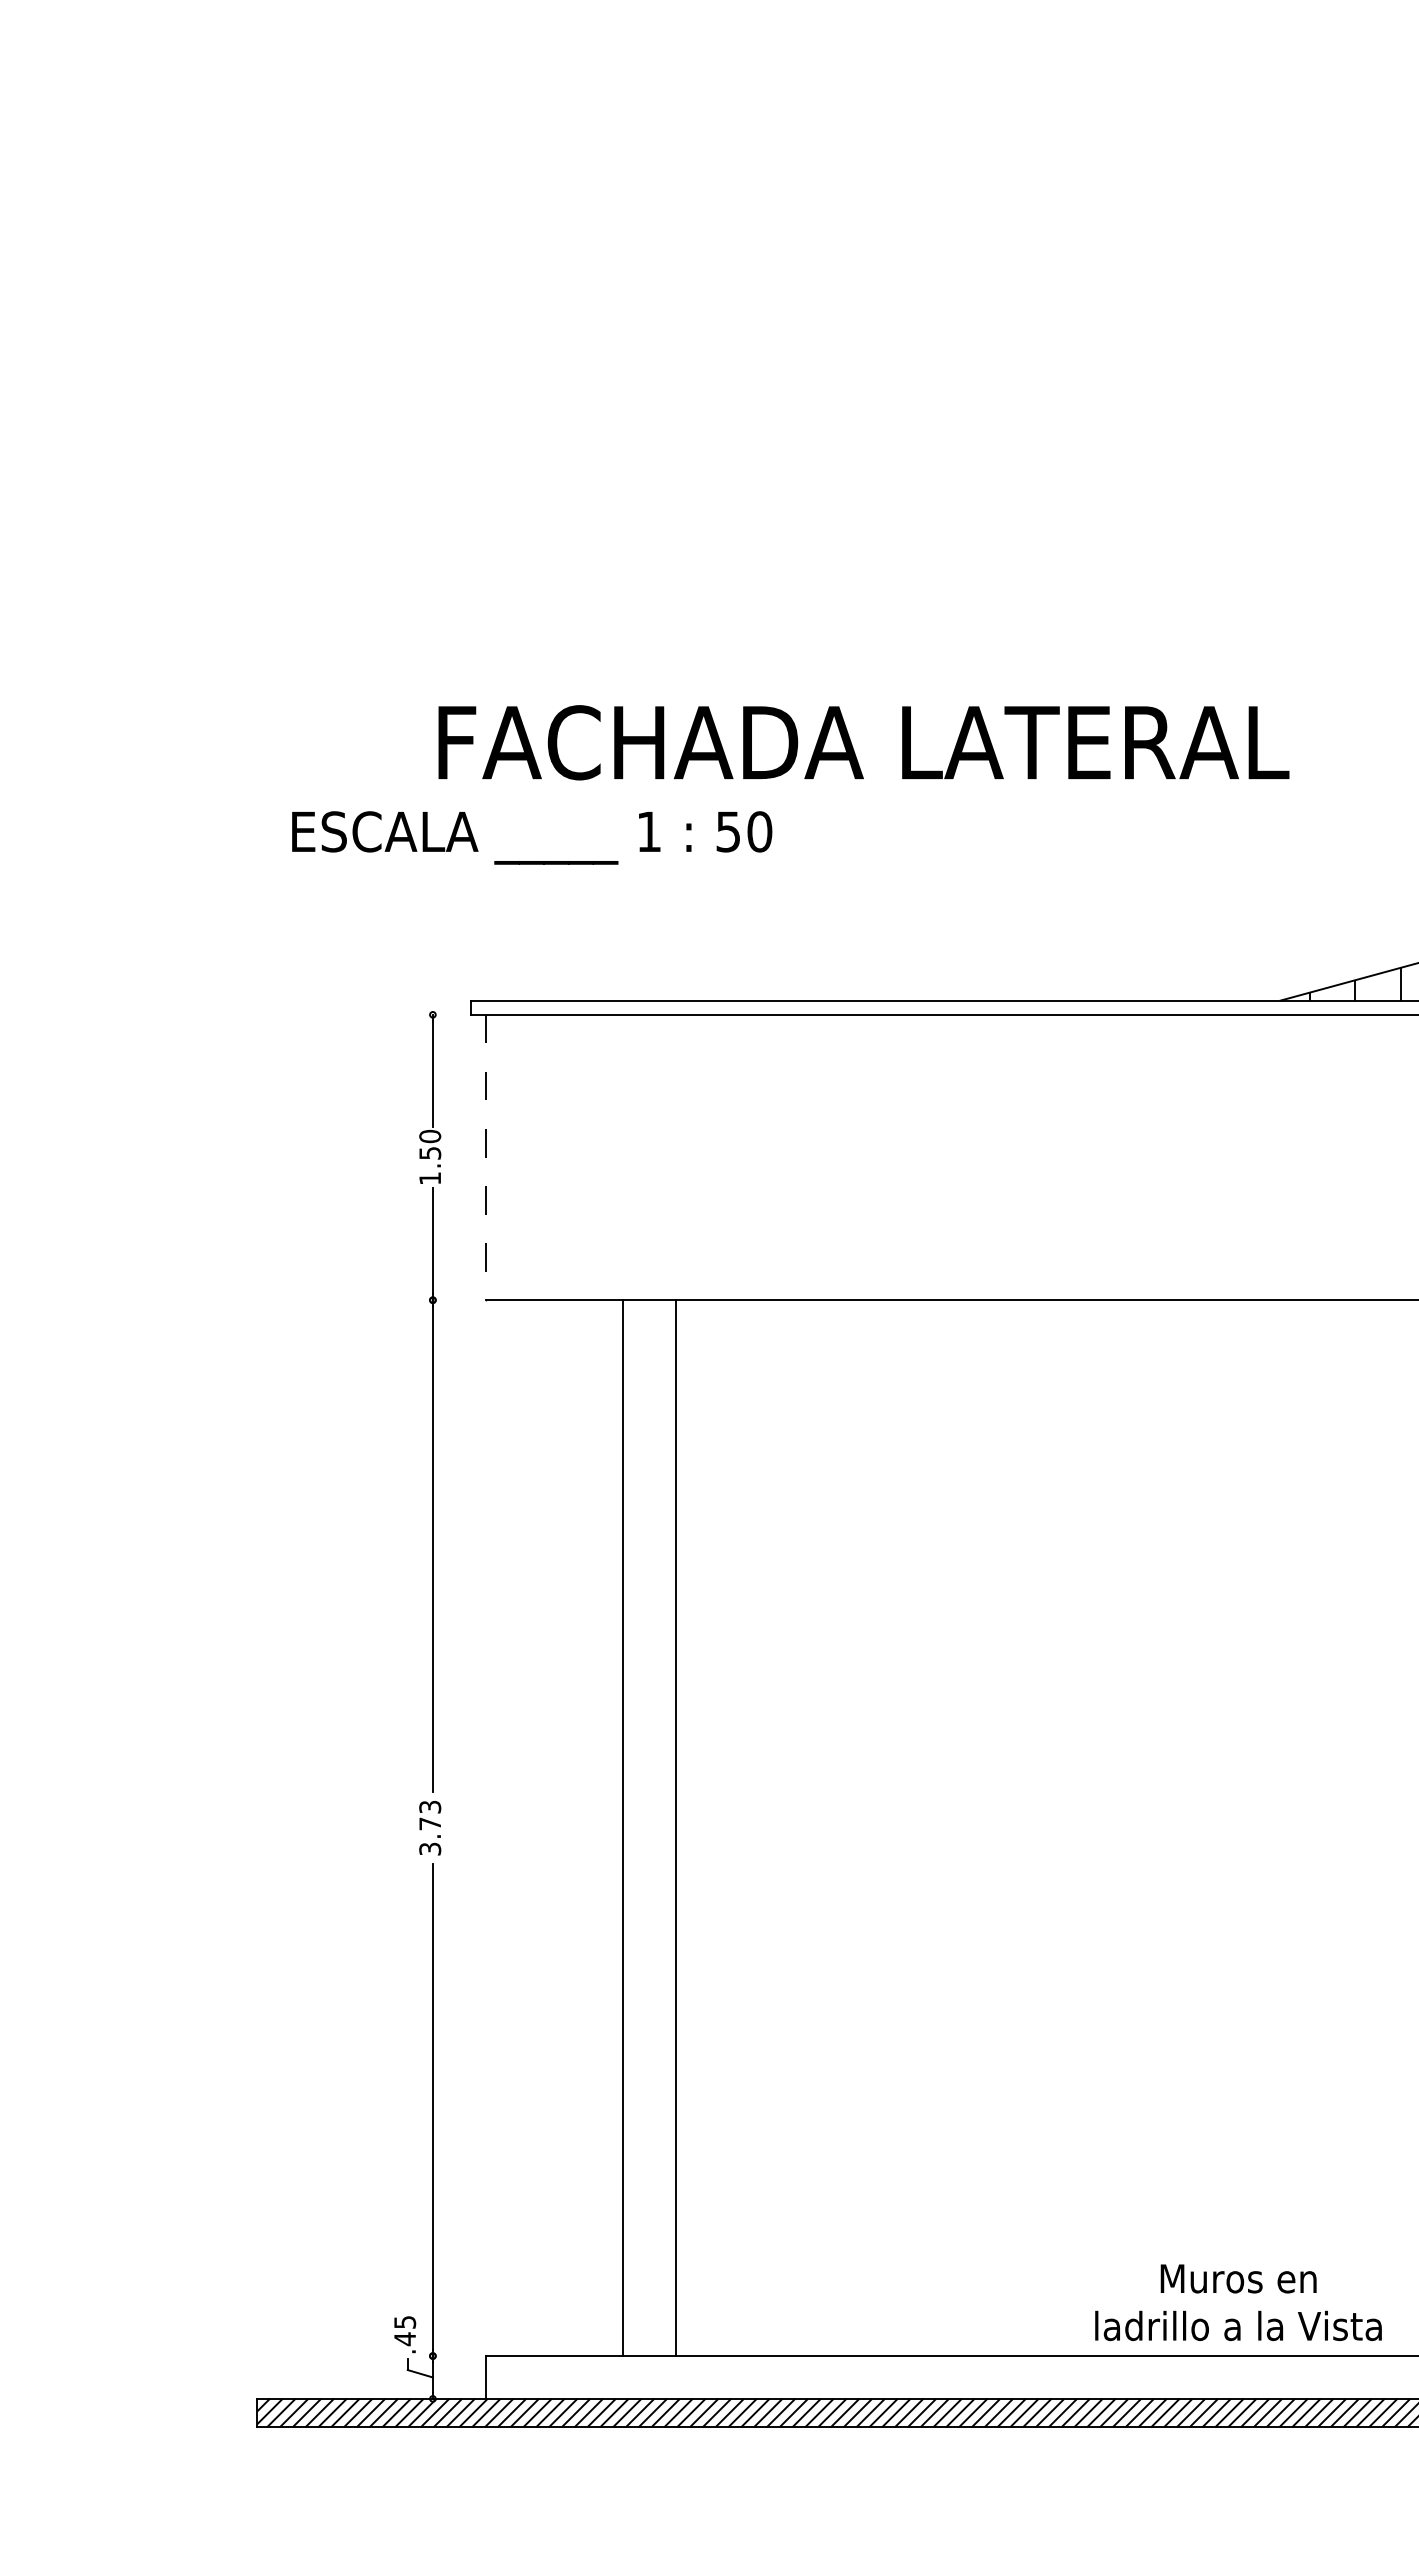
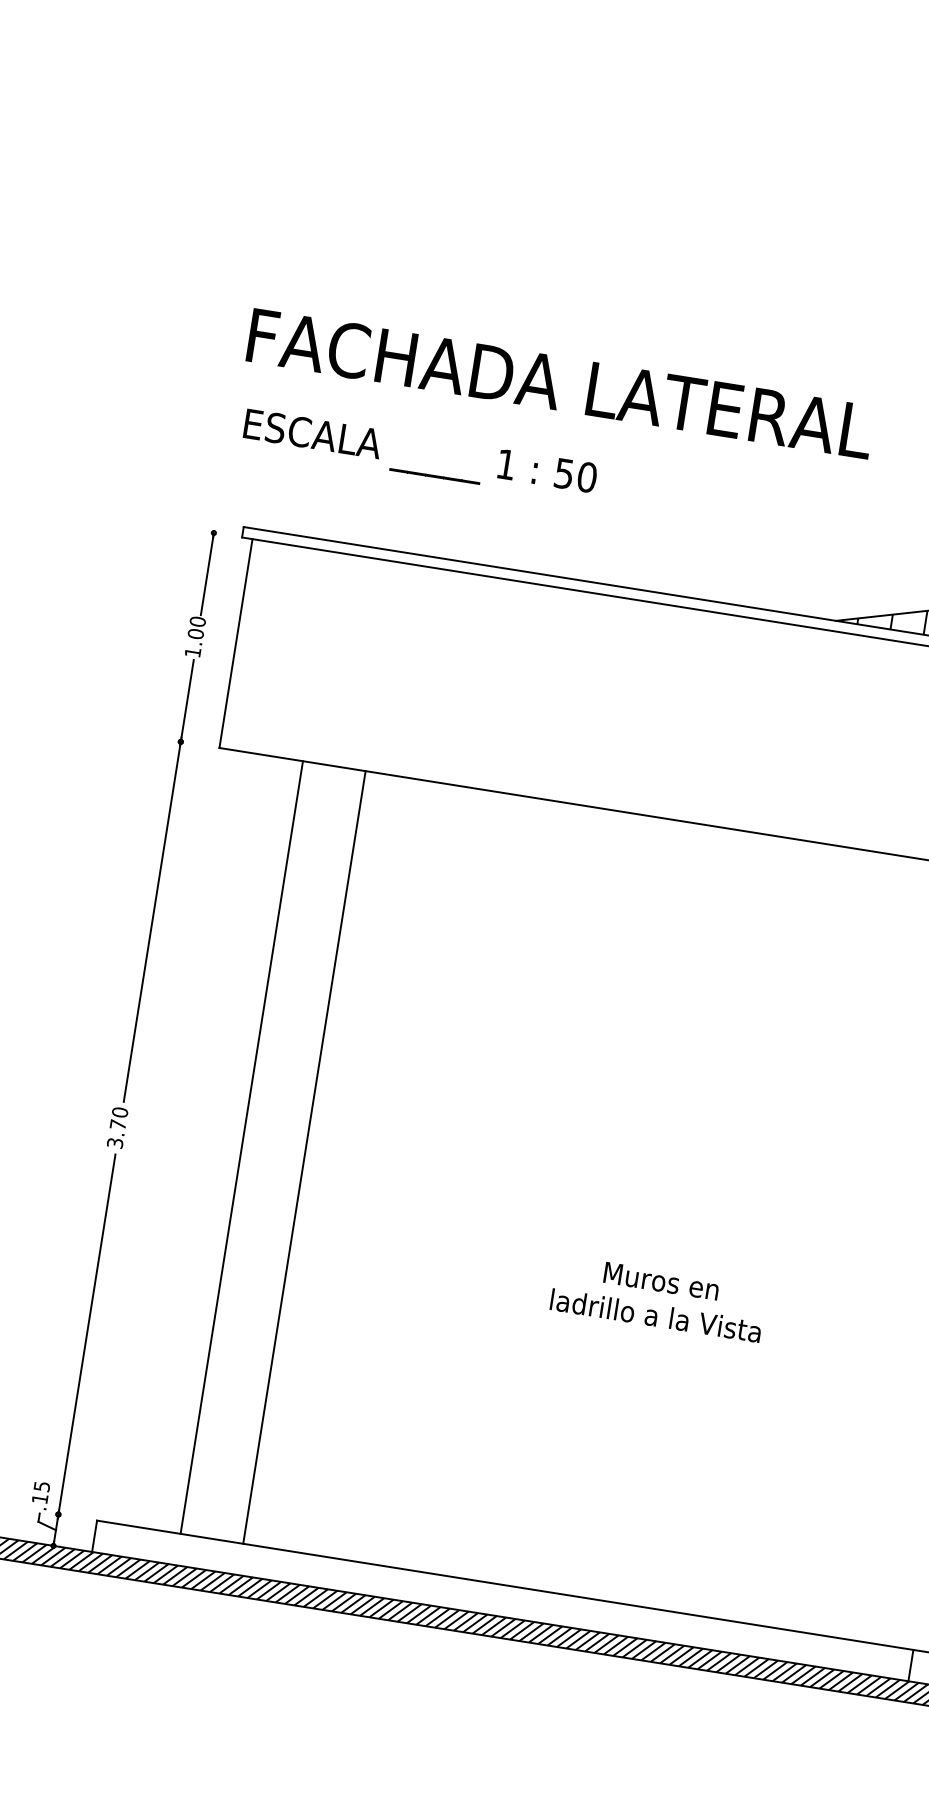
text: (532, 837) -> (420, 455), moved
text: (430, 1152) -> (196, 633), 1.50 -> 1.00
line: (485, 1157) -> (235, 643), dashed -> solid
text: (430, 1806) -> (120, 1112), 3.73 -> 3.70
line: (623, 1828) -> (304, 1157), moved
line: (675, 1828) -> (241, 1147), moved
text: (1238, 2302) -> (658, 1298), moved
text: (404, 2339) -> (39, 1499), .45 -> .15

